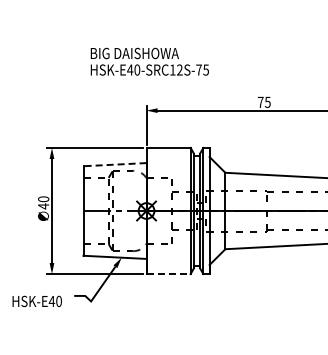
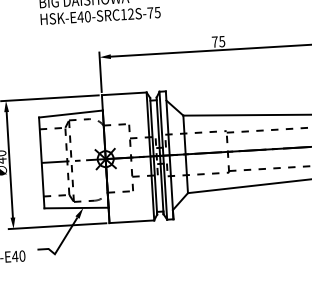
line: (115, 164) -> (71, 113), dashed -> solid
line: (169, 274) -> (132, 222), dashed -> solid

